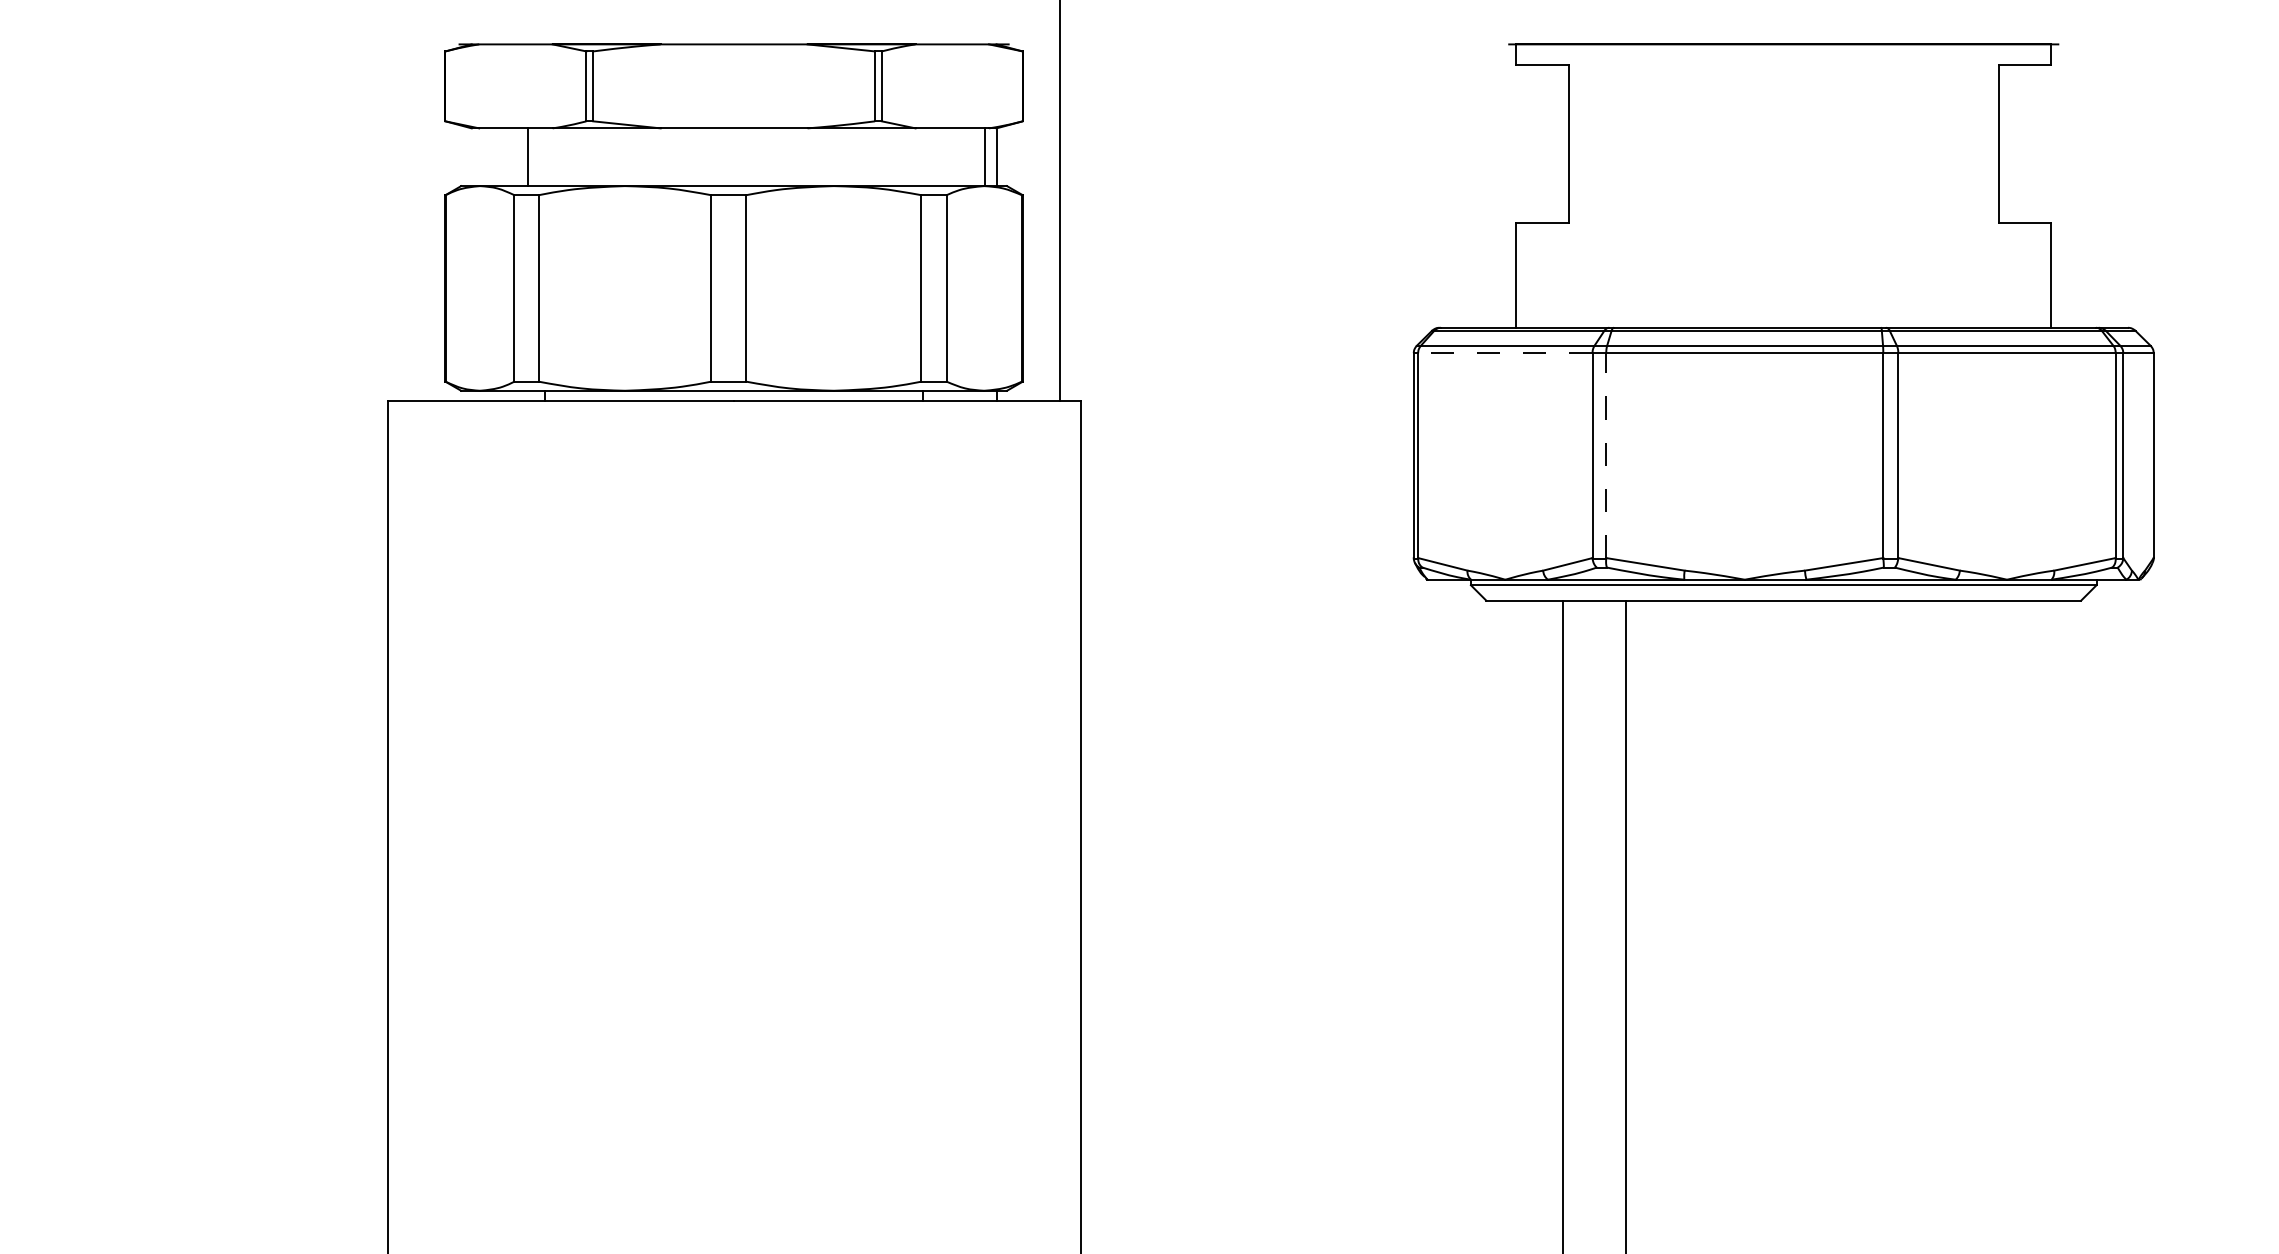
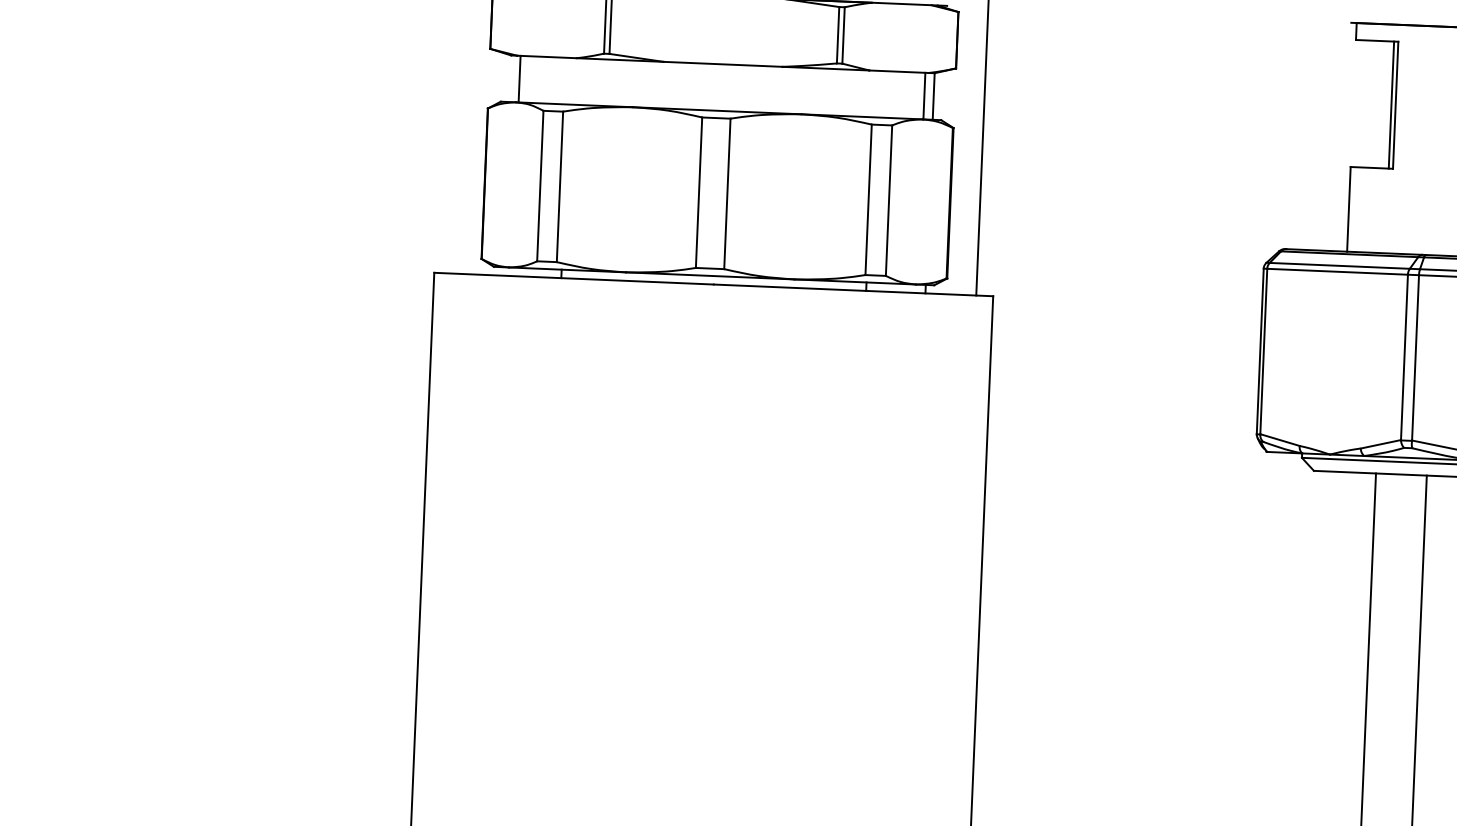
line: (1563, 143) -> (1391, 104), added
line: (528, 157) -> (519, 79), moved
line: (1504, 353) -> (1336, 272), dashed -> solid
line: (1606, 455) -> (1415, 357), dashed -> solid

